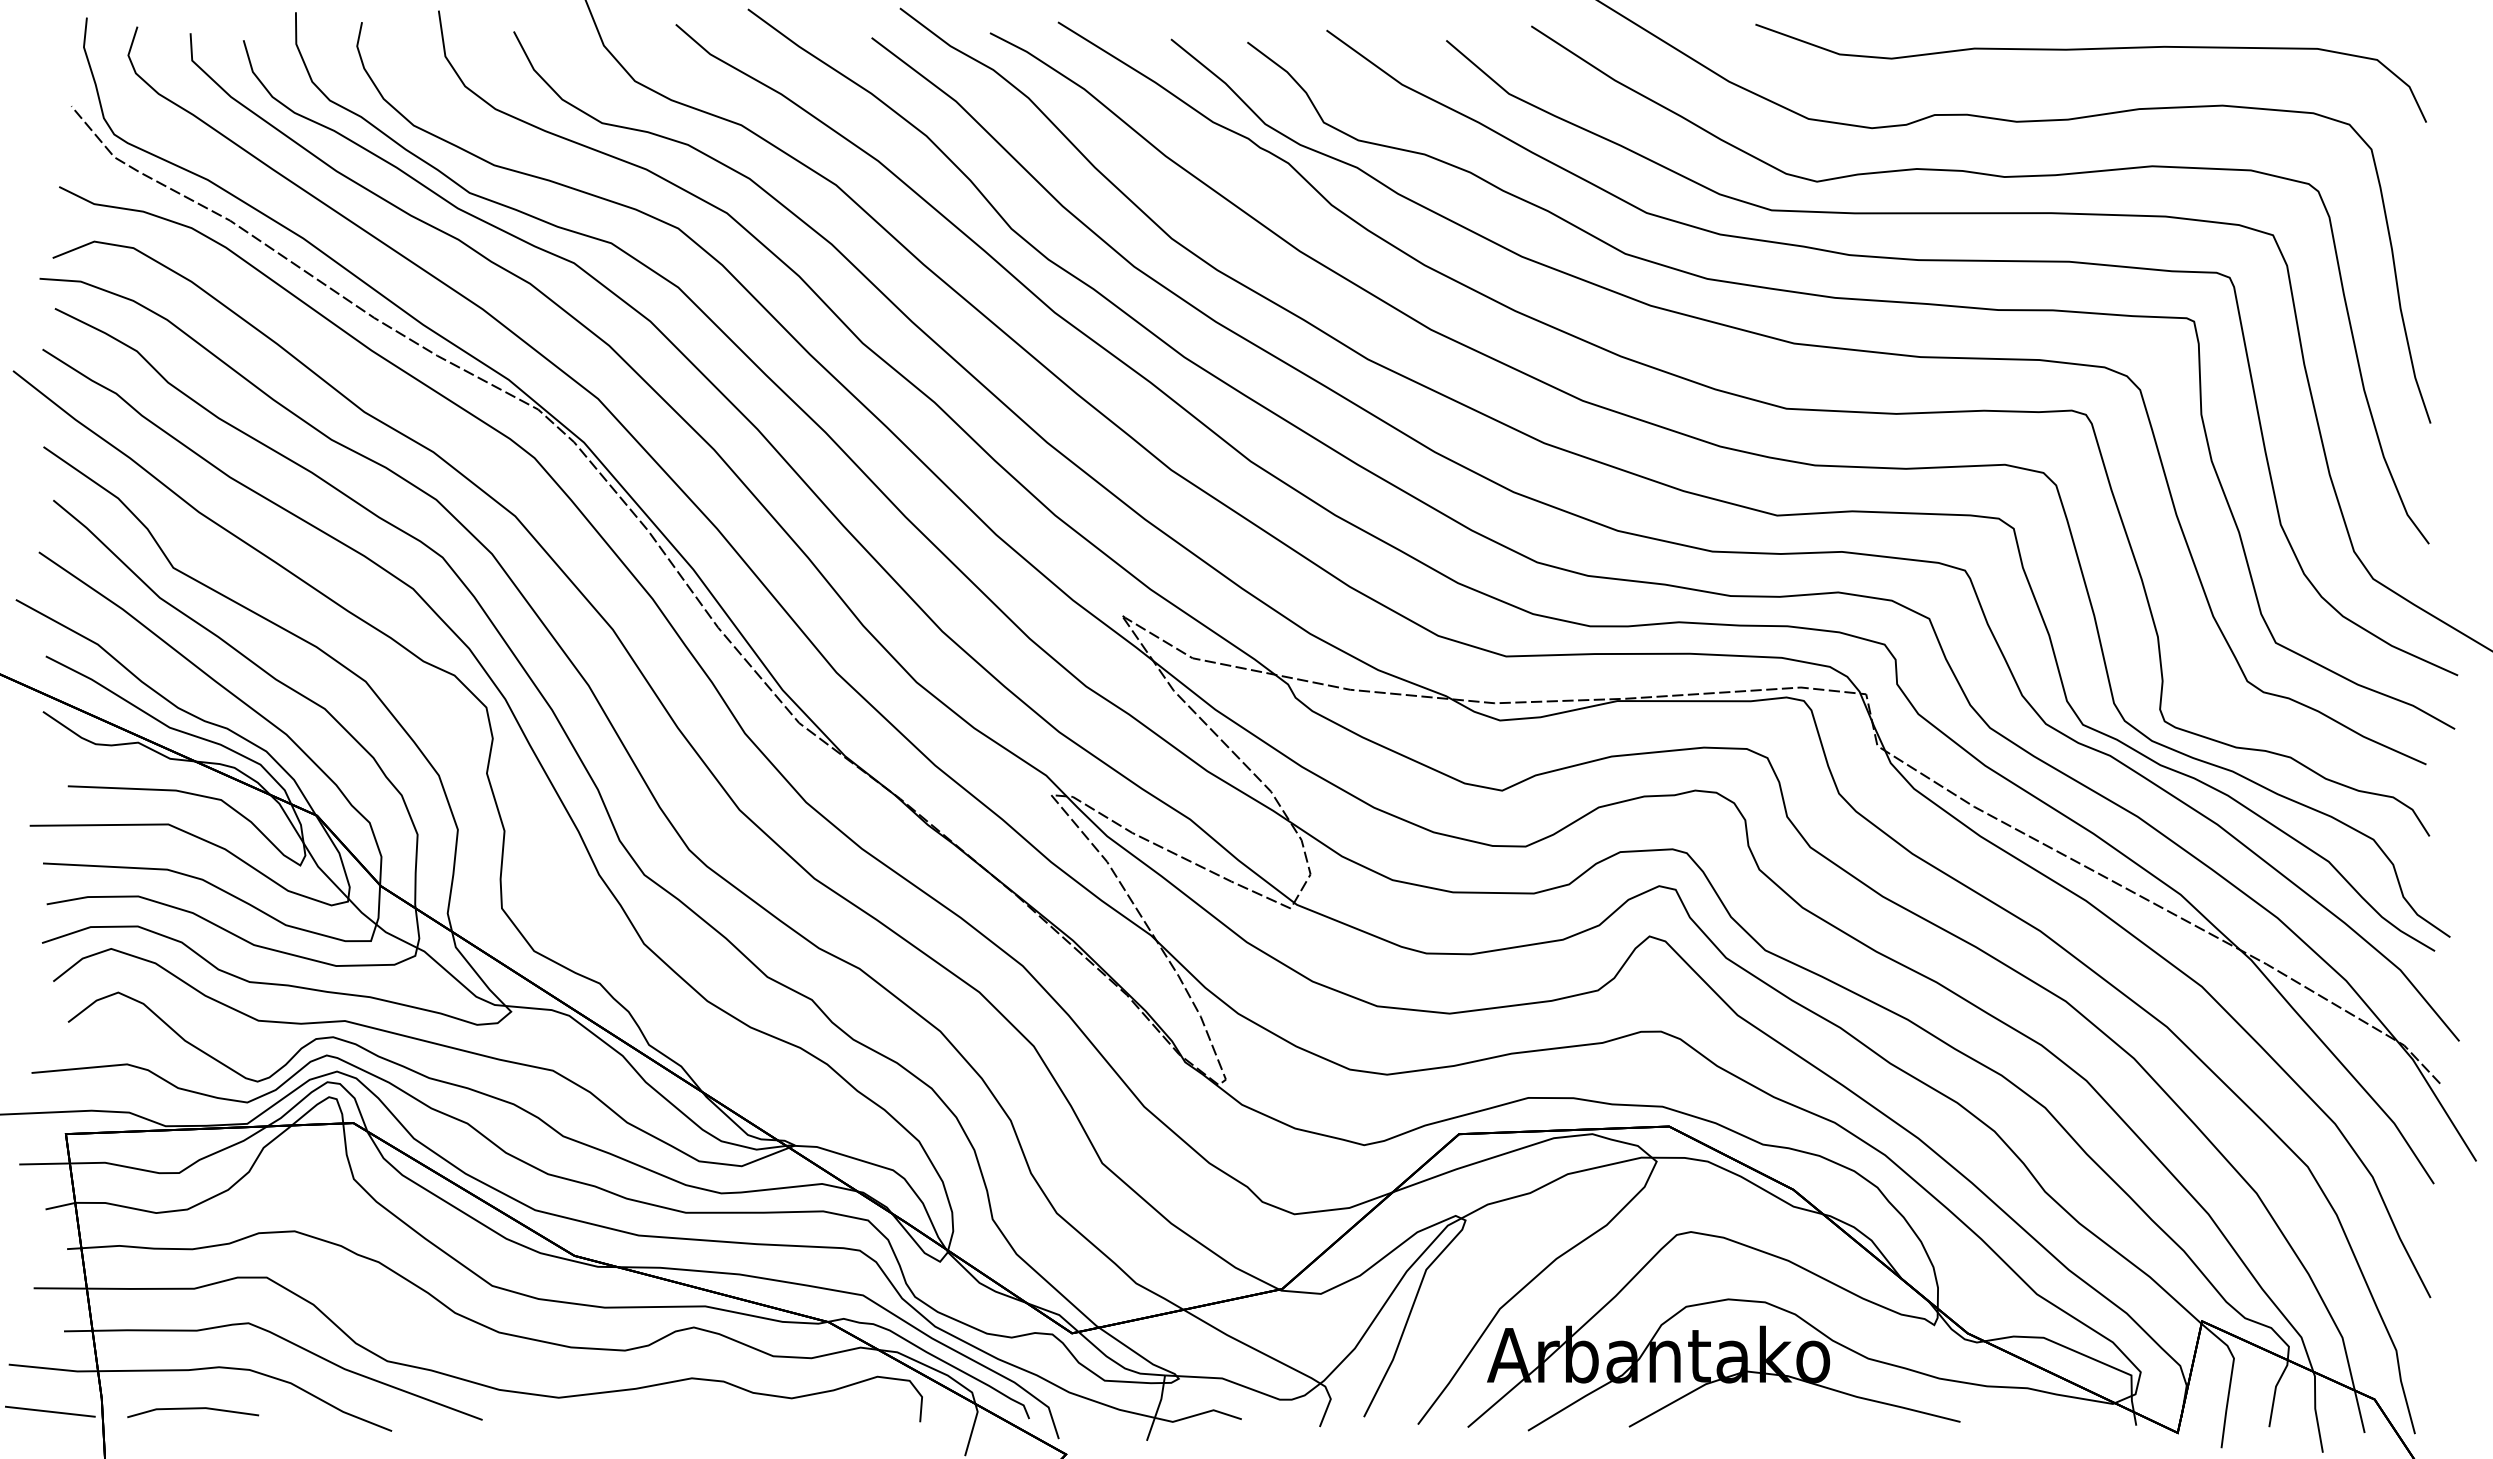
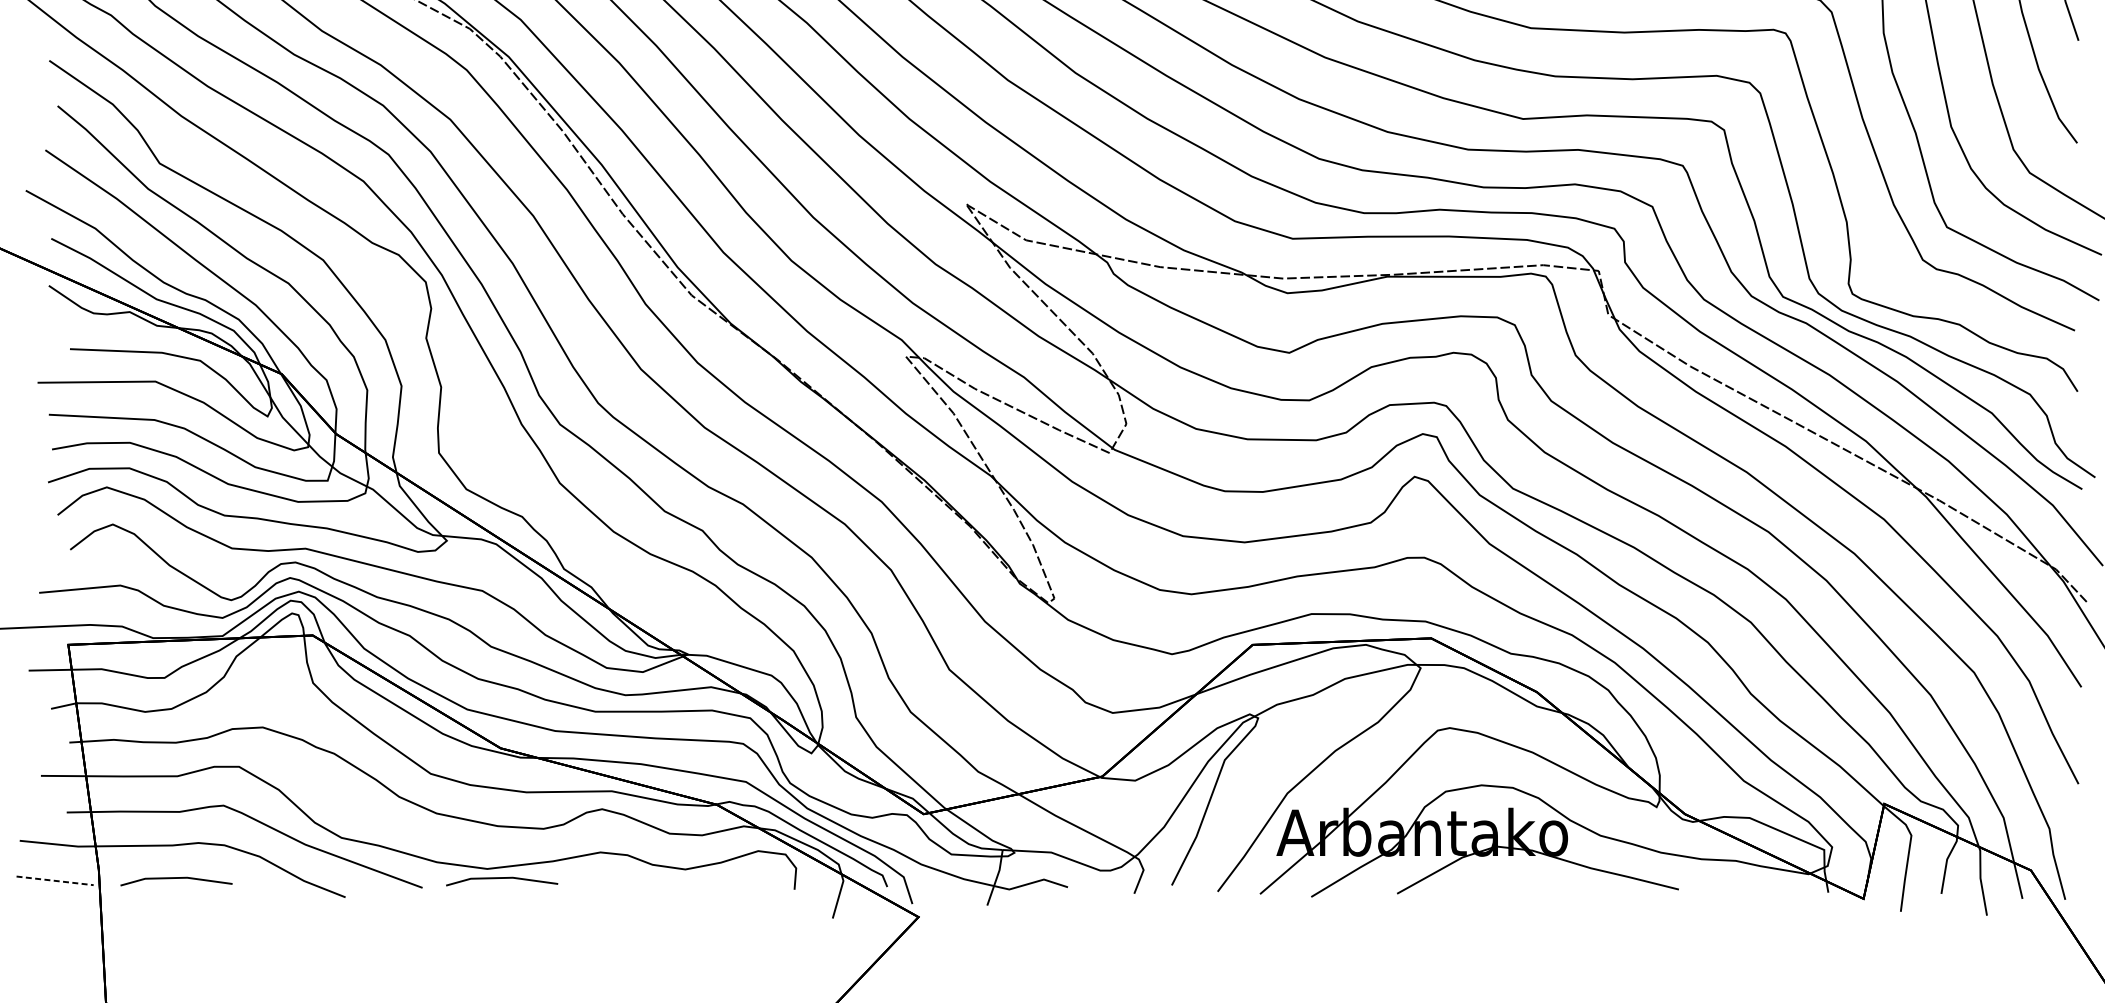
line: (576, 1409) -> (502, 878), added
line: (50, 1411) -> (55, 880), solid -> dashed

